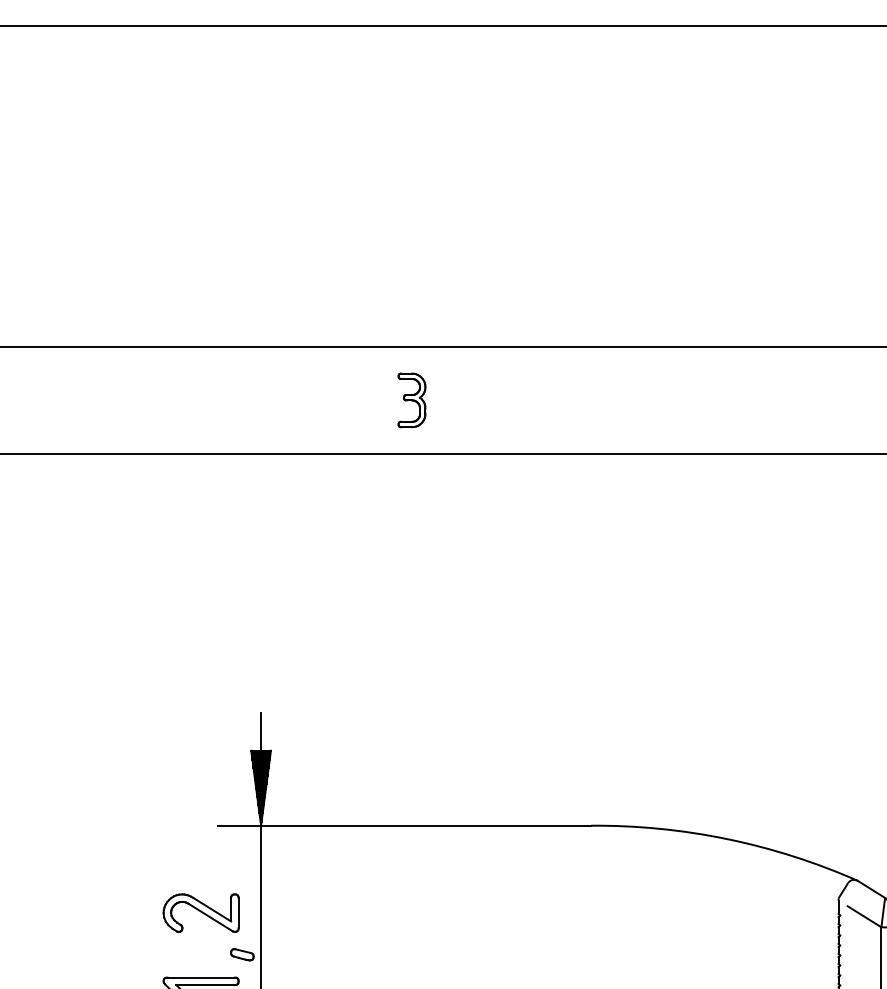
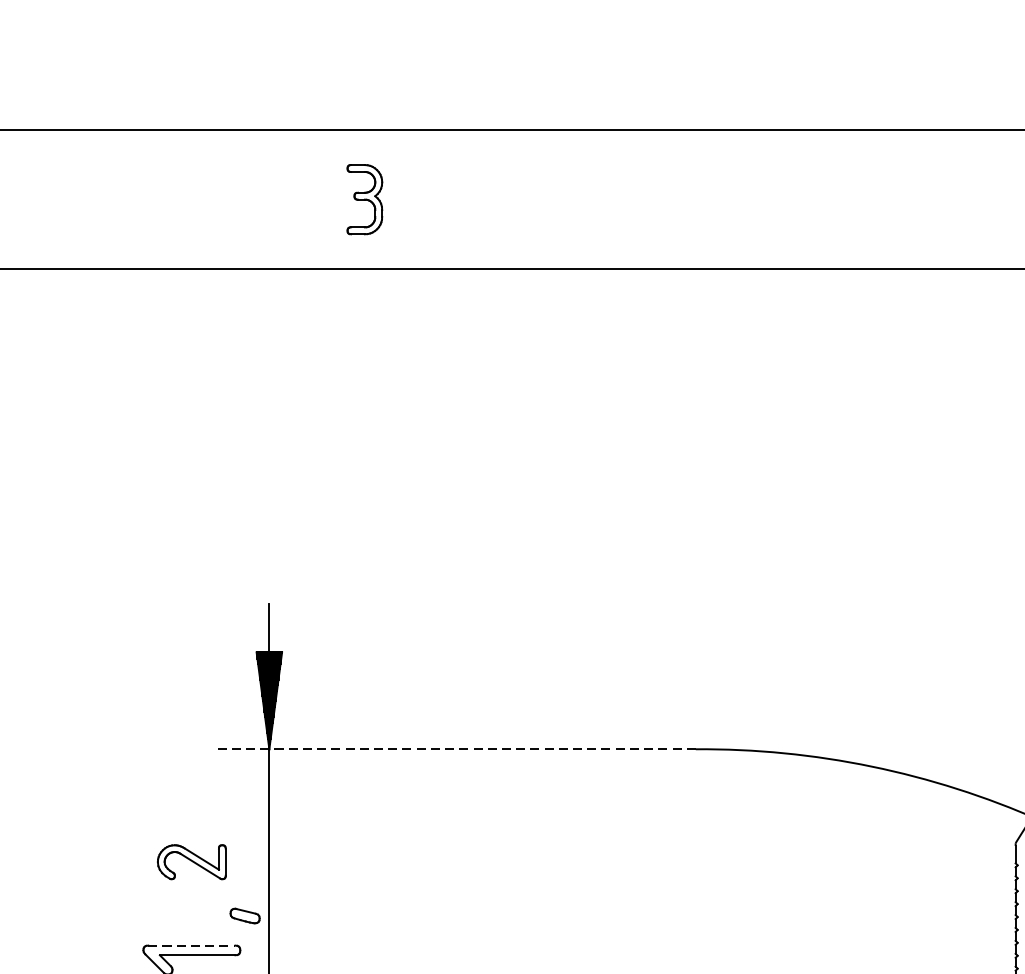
part: (411, 400) -> (364, 199), moved
line: (404, 825) -> (454, 749), solid -> dashed
part: (200, 912) -> (191, 861), size x0.7
line: (201, 977) -> (192, 945), solid -> dashed

